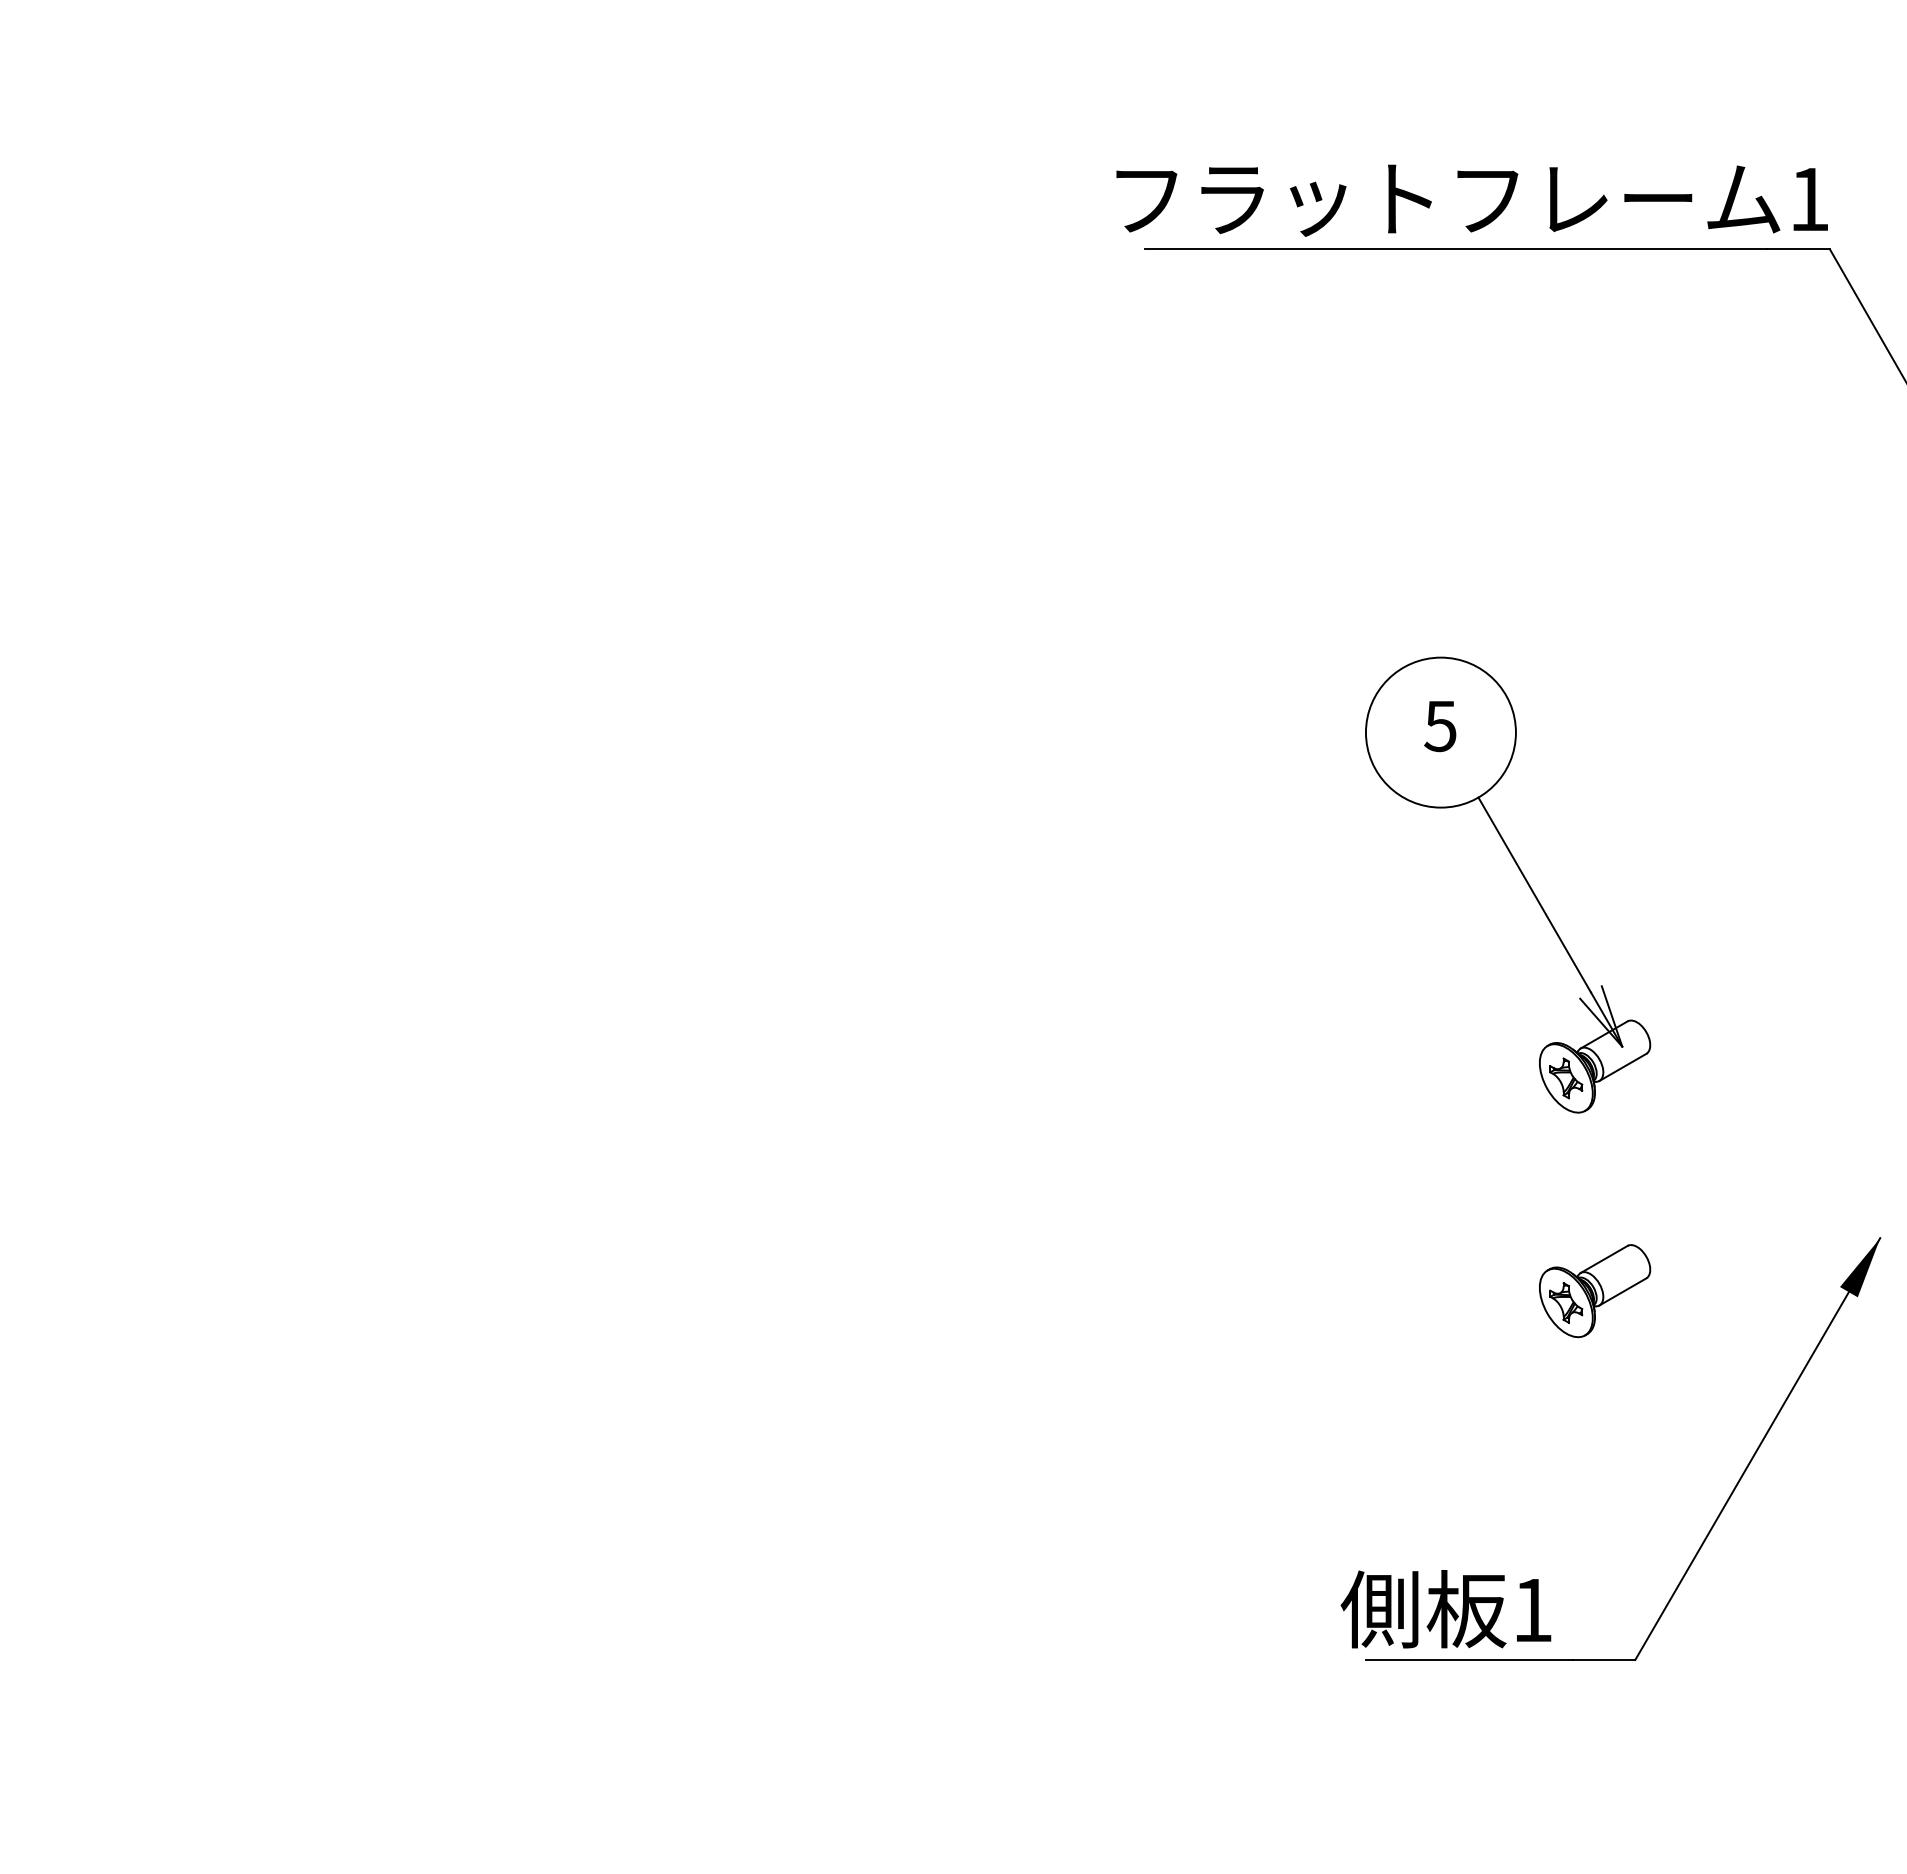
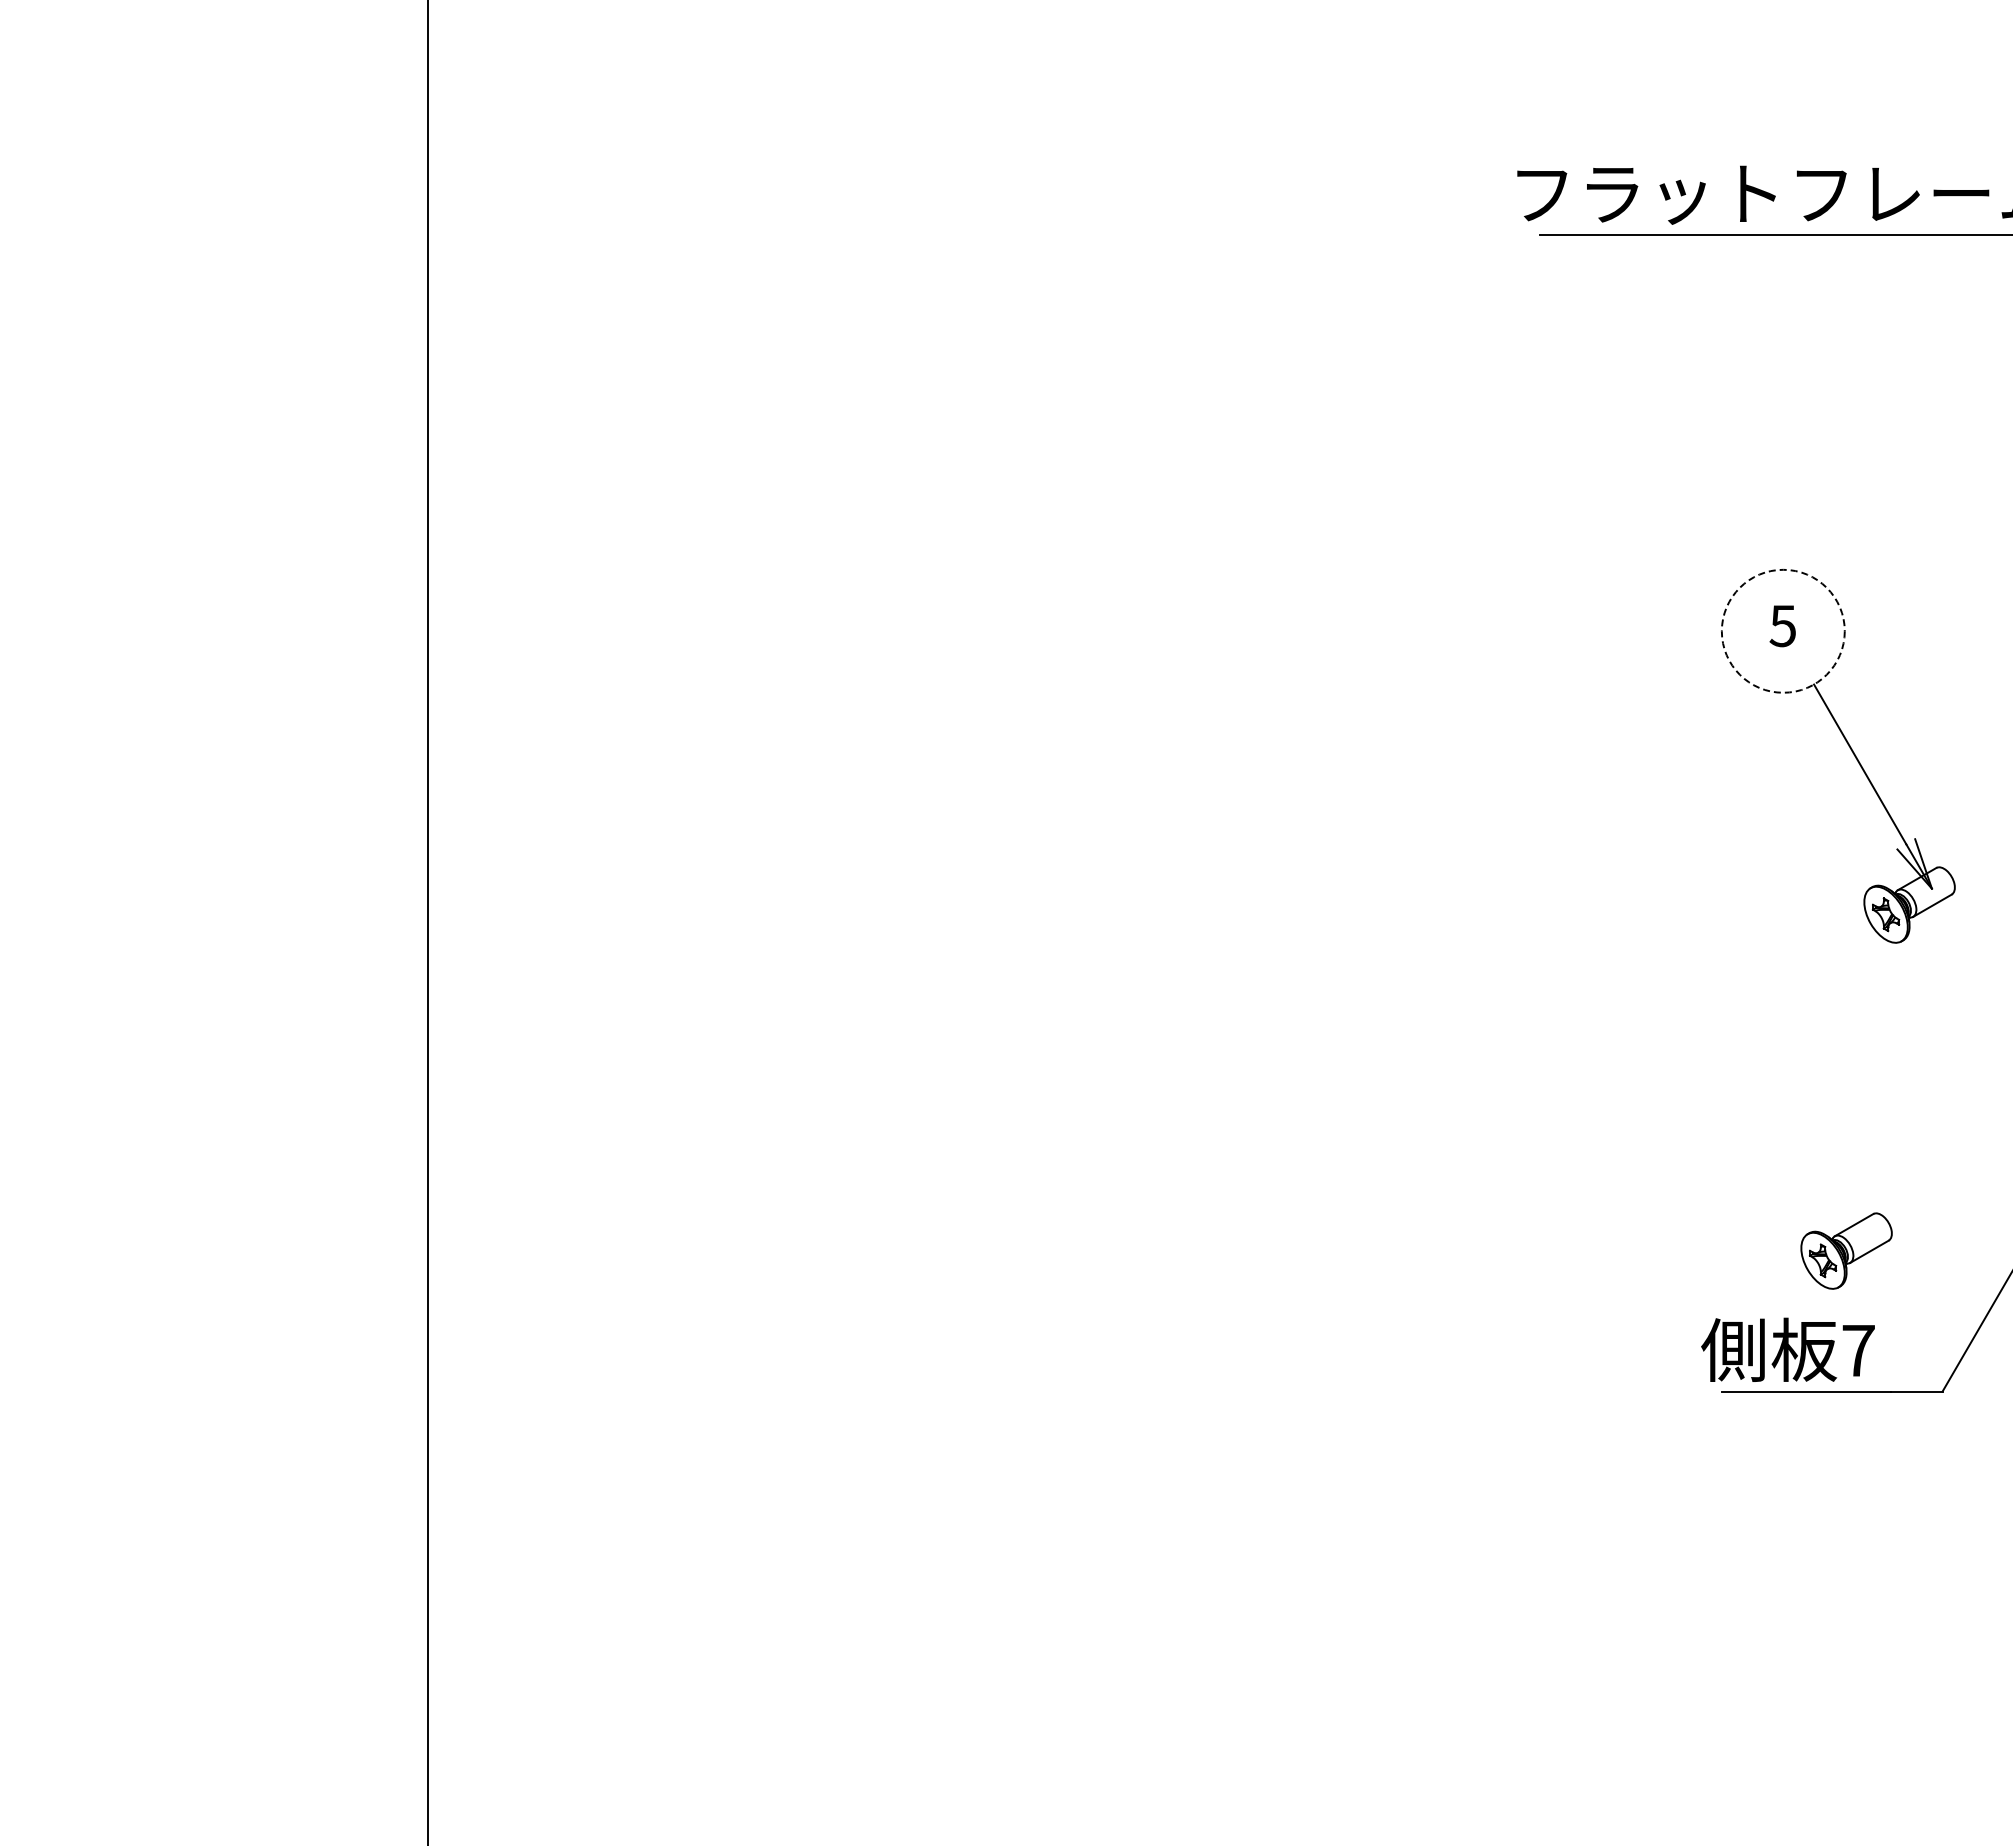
circle: (1439, 731) -> (1782, 630), solid -> dashed
part: (1594, 1290) -> (1846, 1250), moved
text: (1532, 1609) -> (1858, 1350), 1 -> 7

